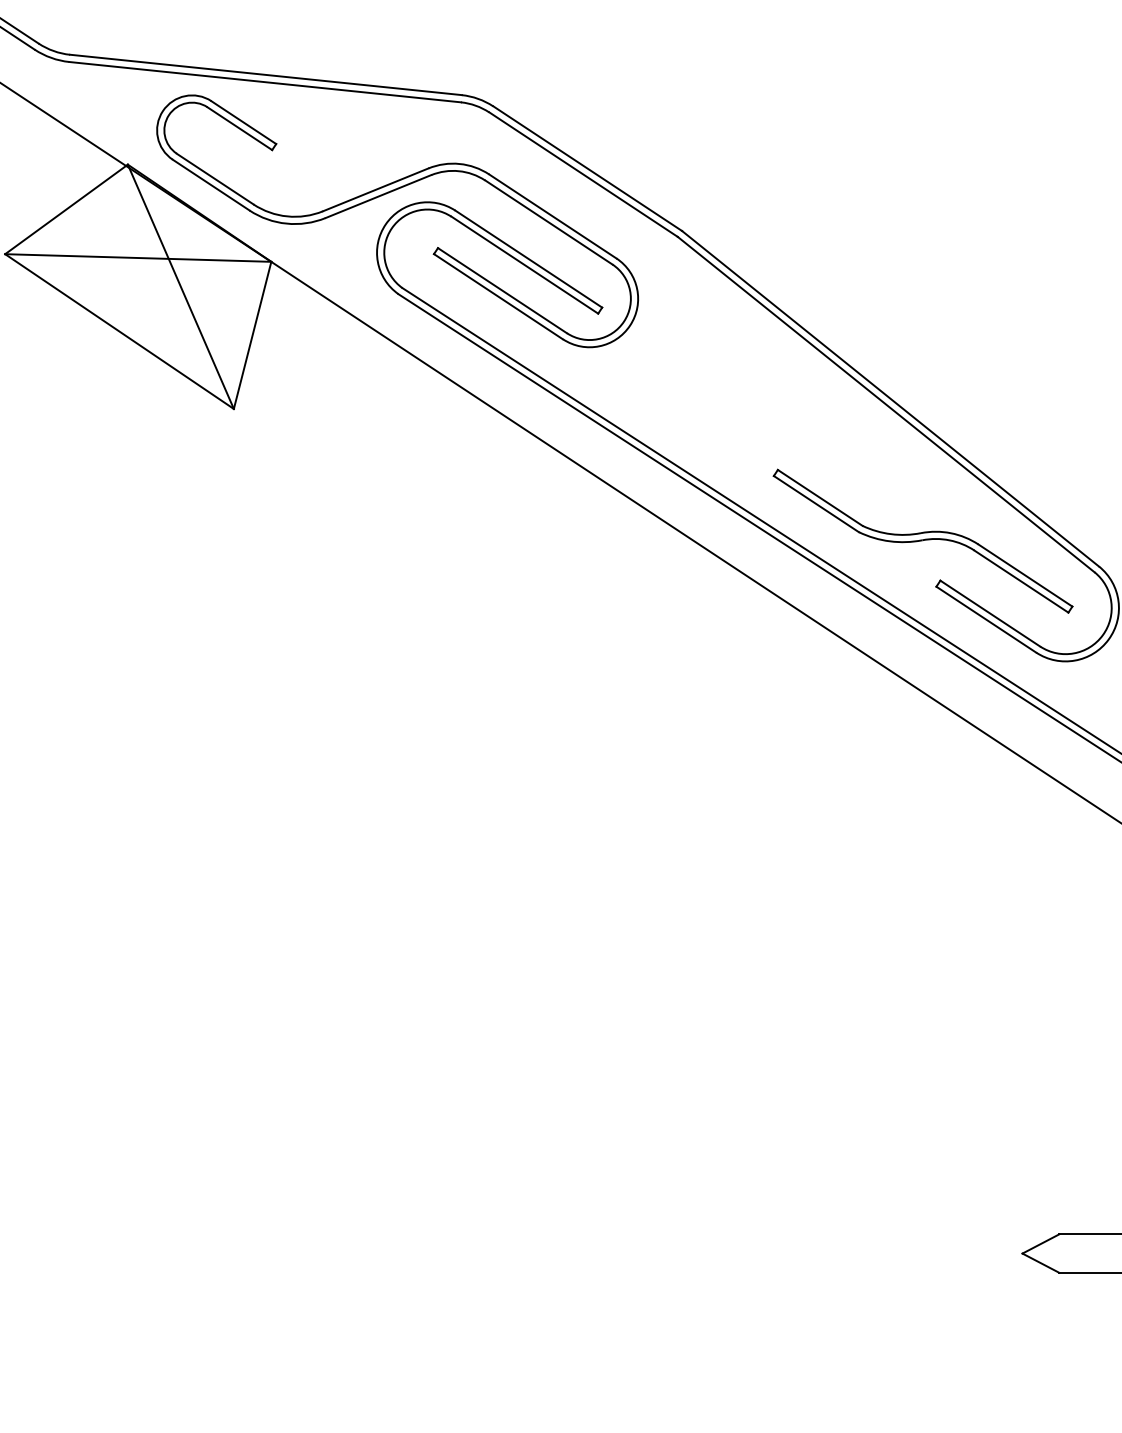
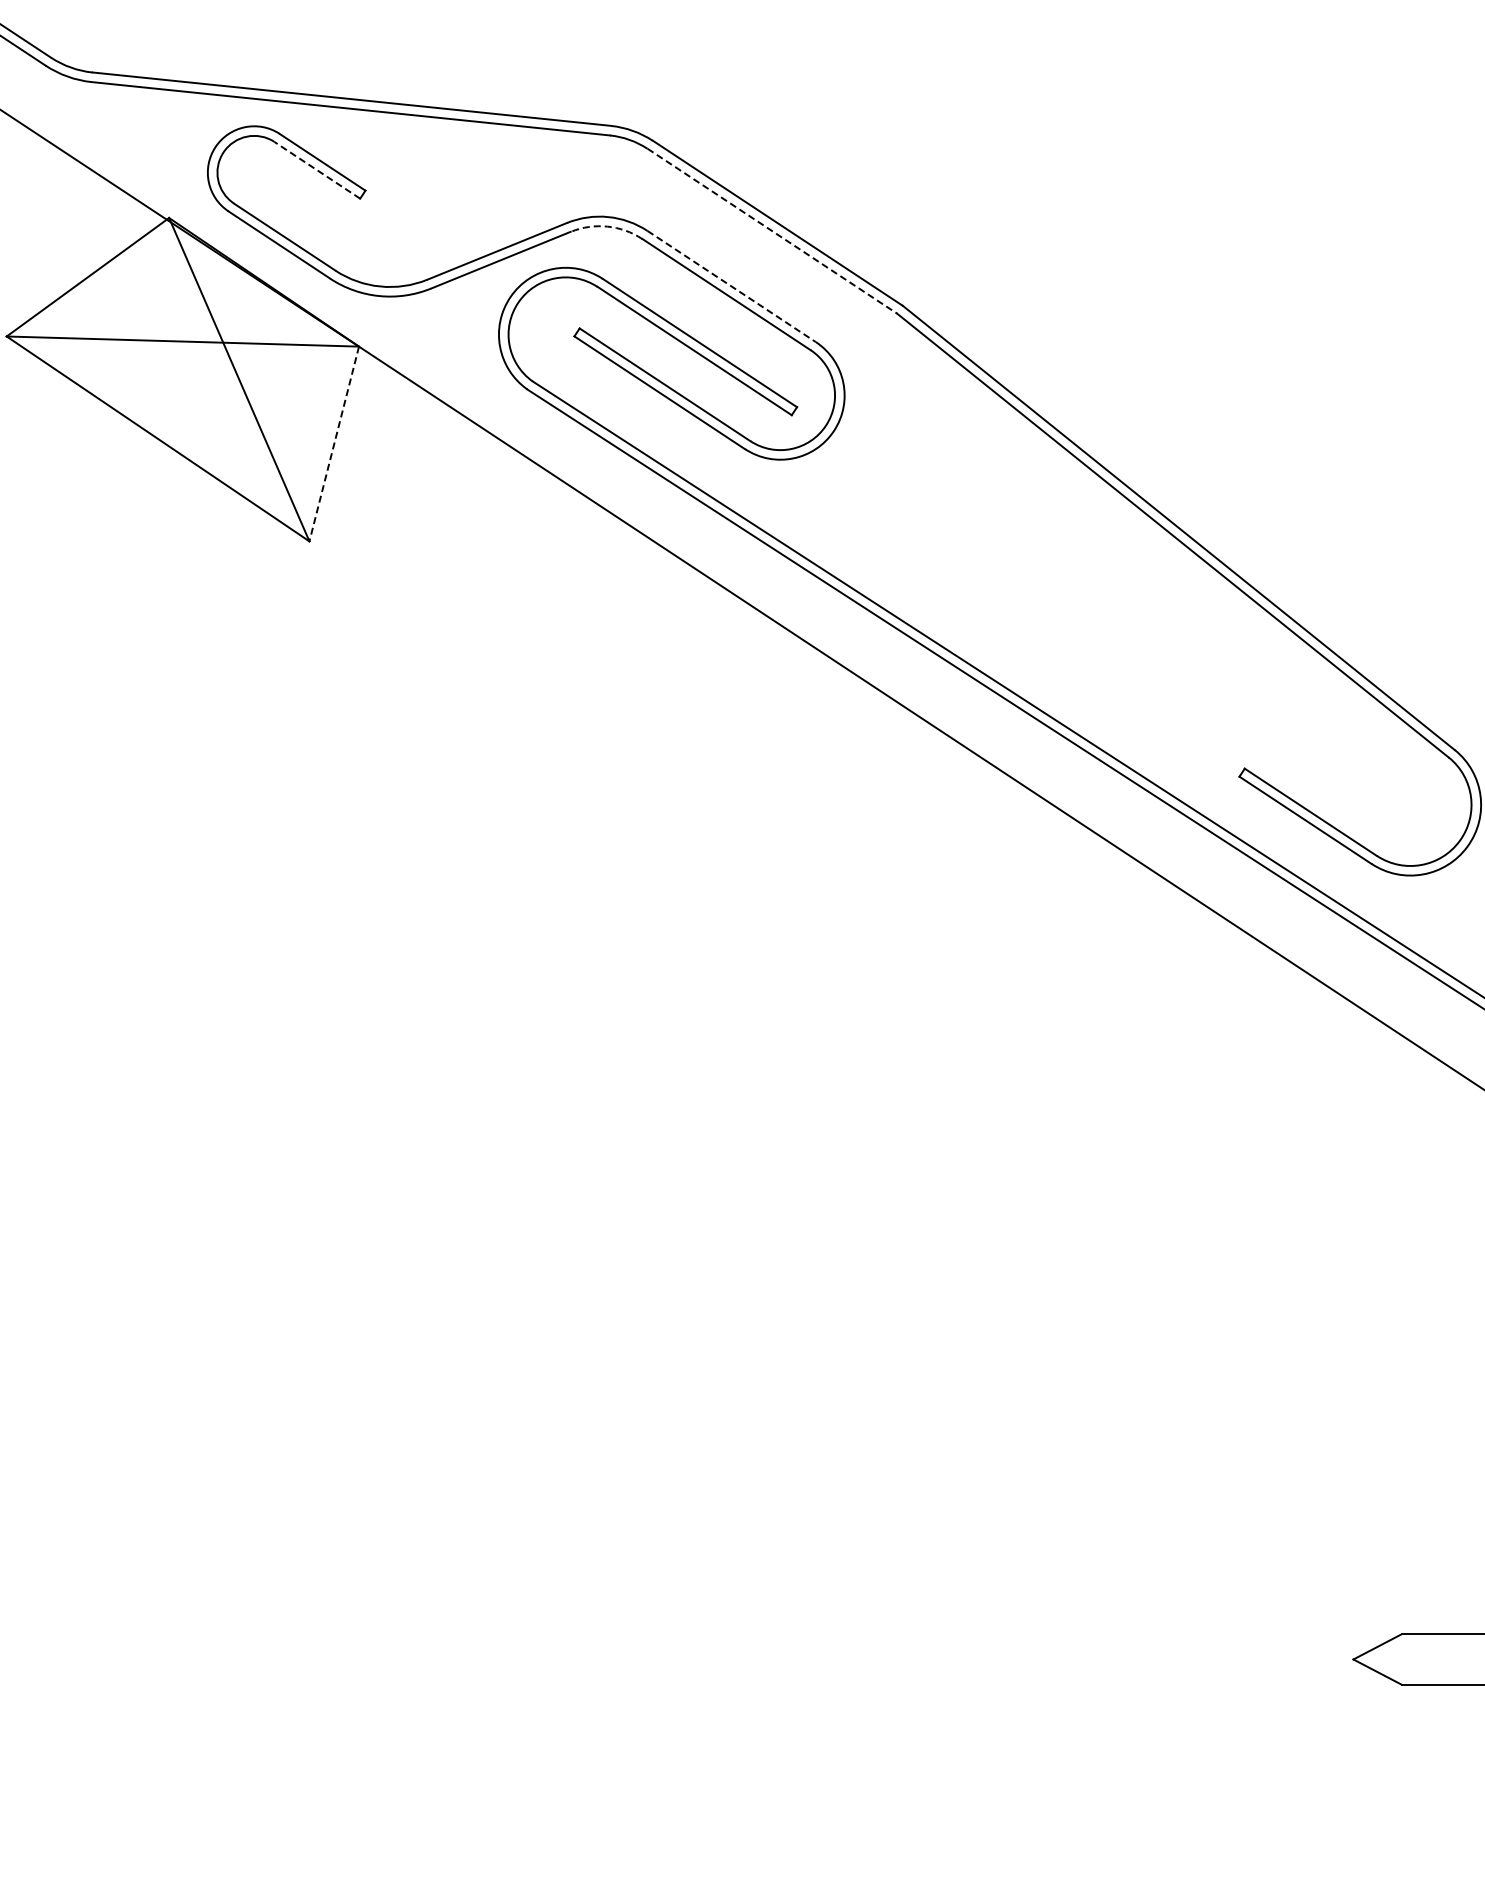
line: (239, 128) -> (316, 170), solid -> dashed
arc: (459, 171) -> (607, 226), solid -> dashed
line: (583, 174) -> (772, 231), solid -> dashed
line: (552, 216) -> (731, 286), solid -> dashed
line: (252, 335) -> (334, 444), solid -> dashed
part: (922, 541) -> (1221, 716), removed

